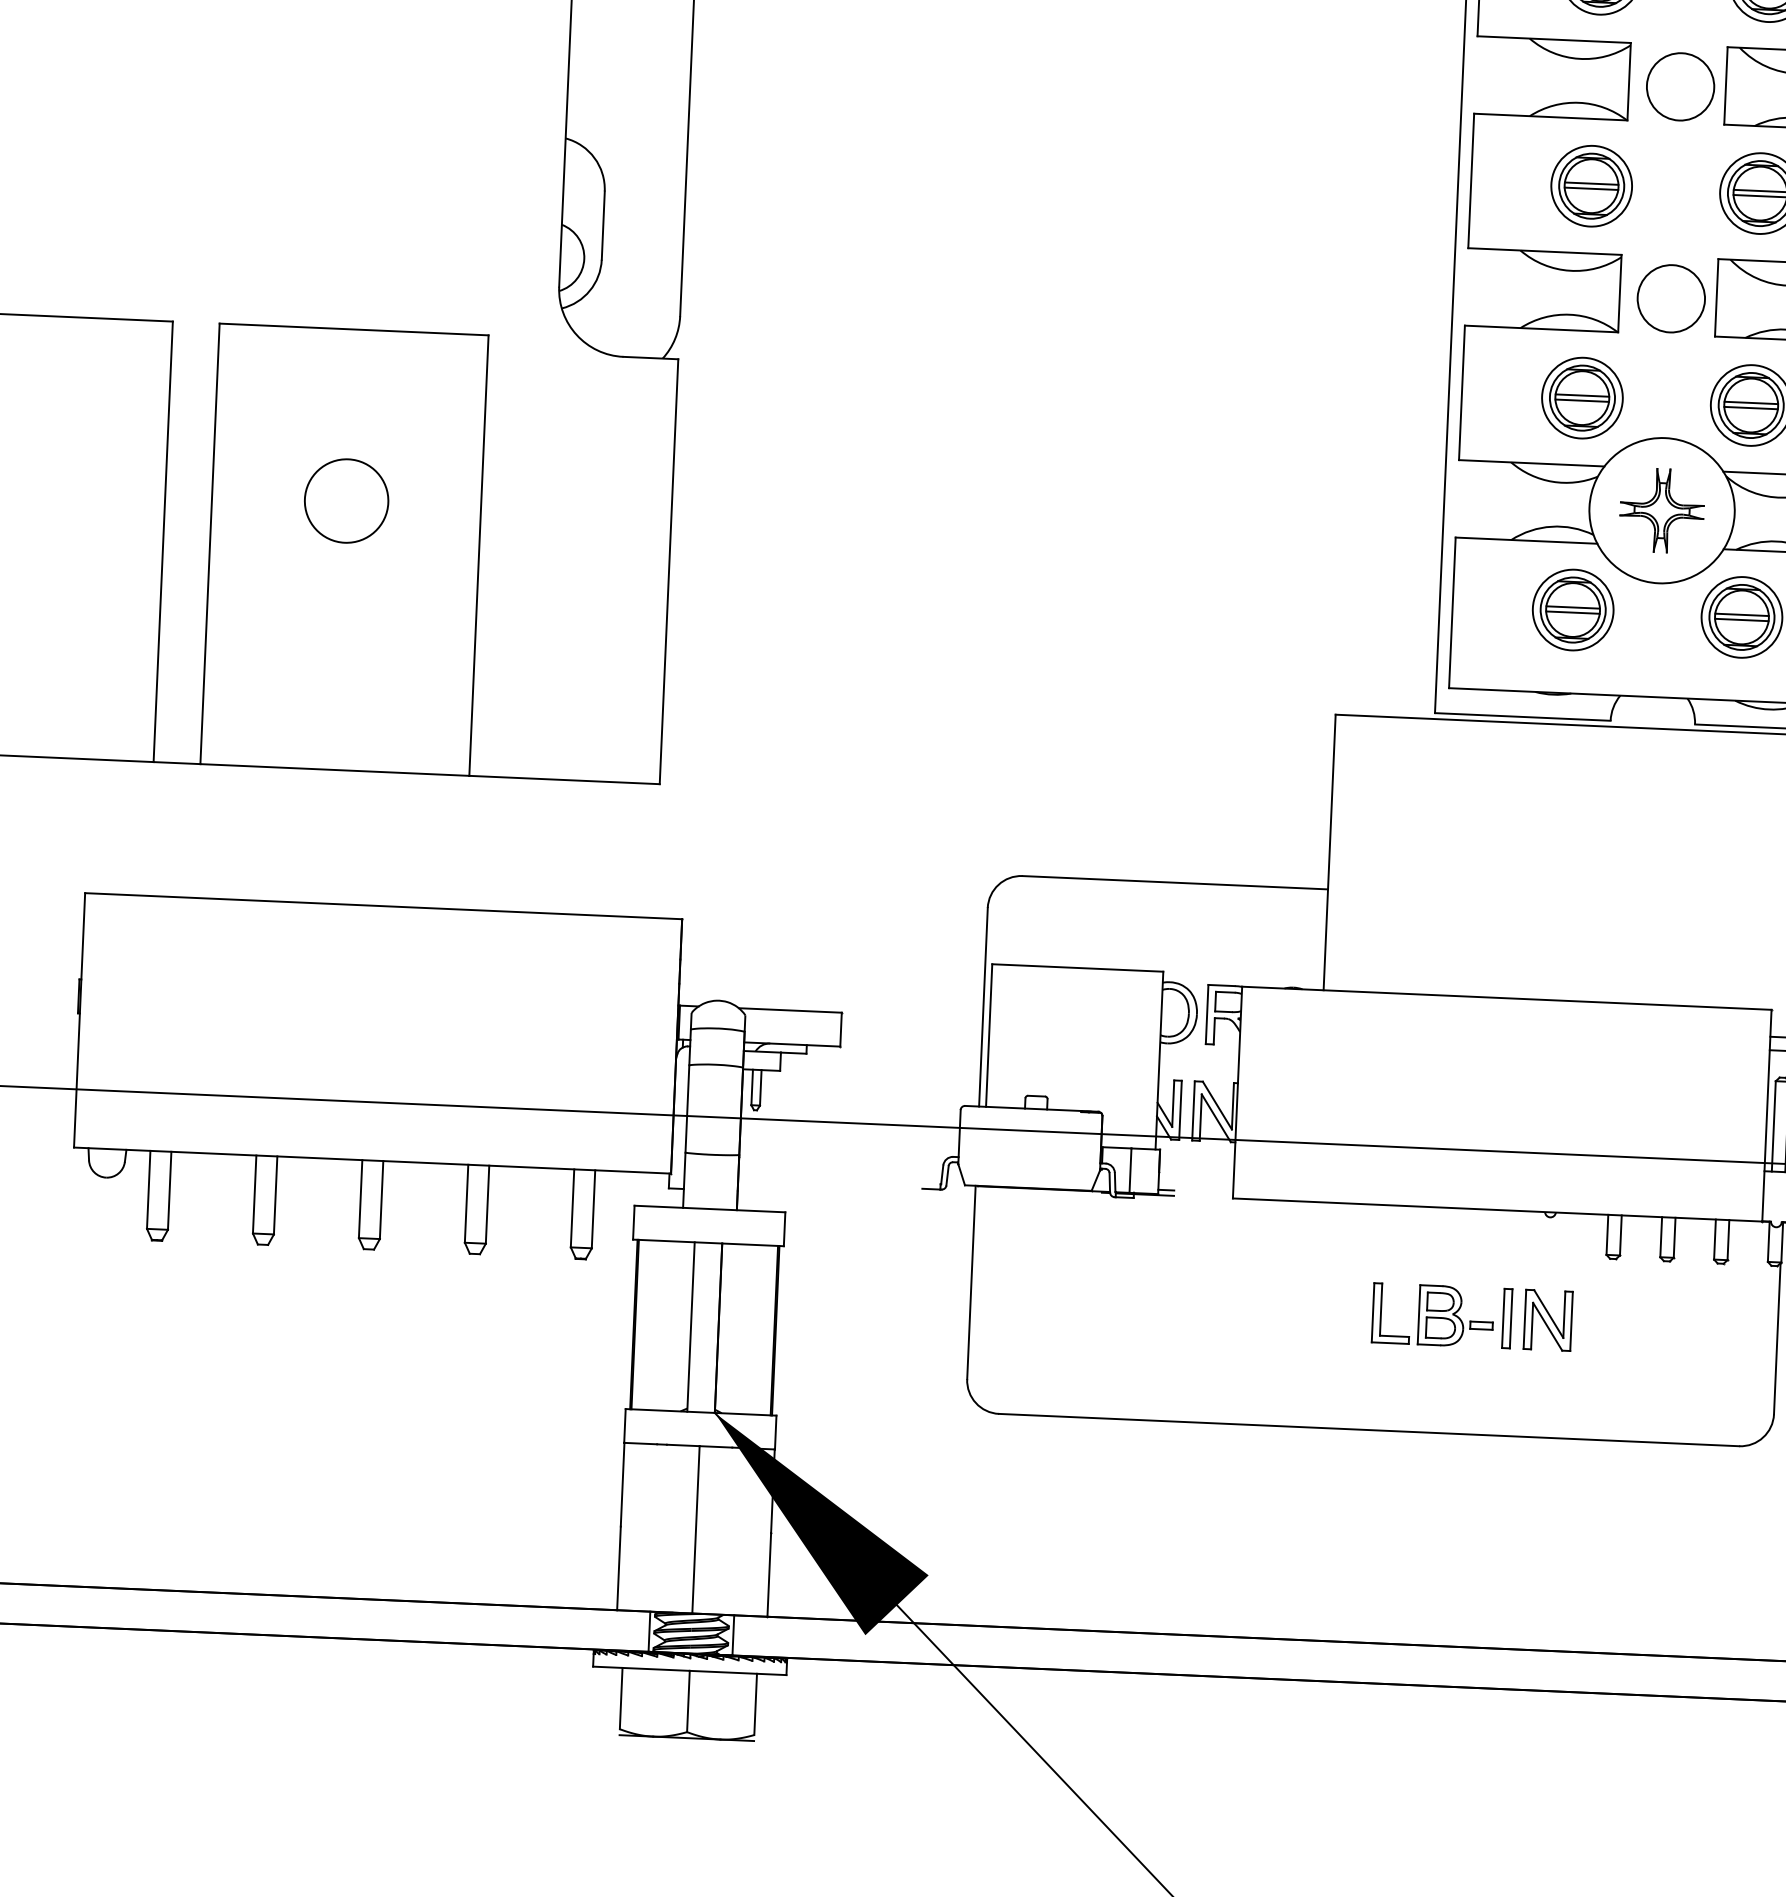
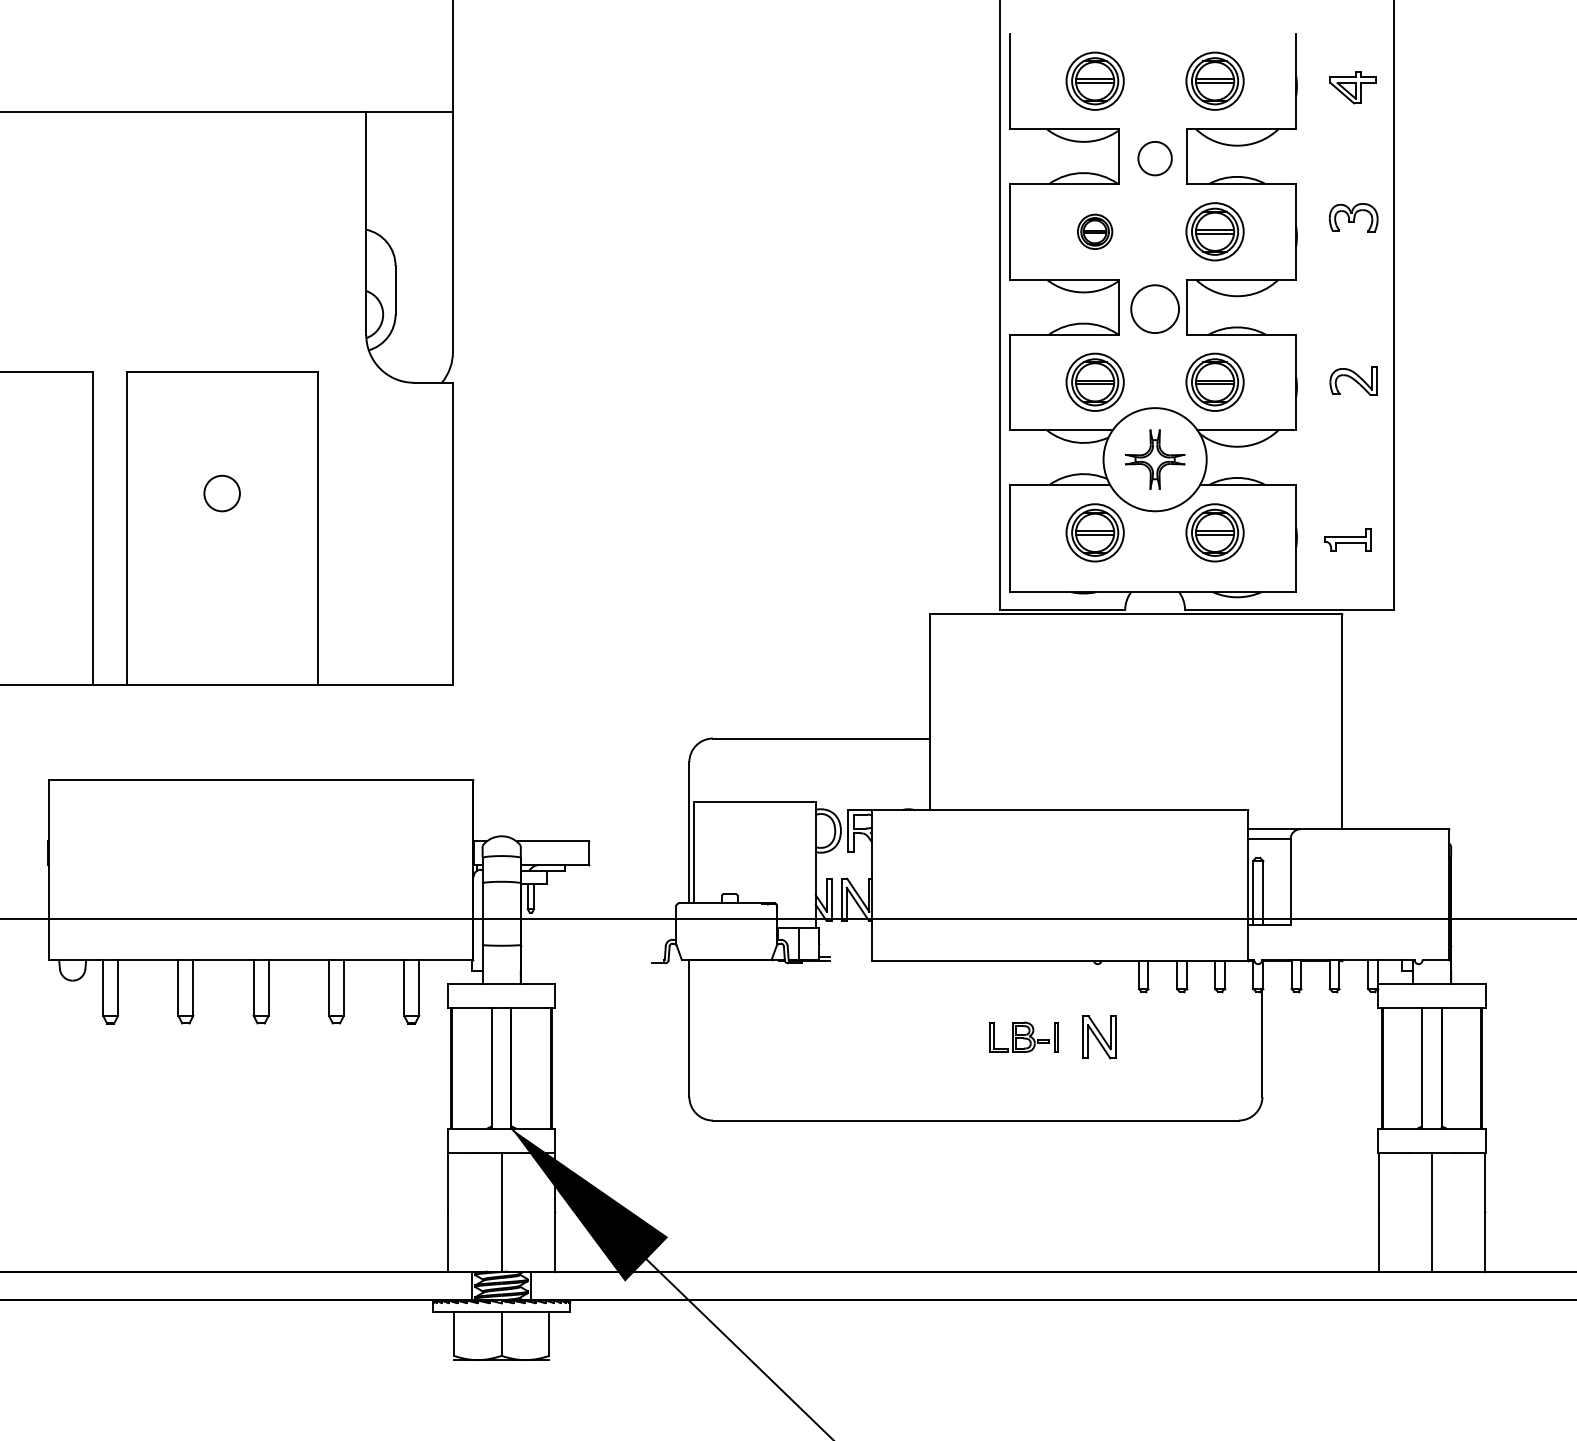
circle: (1681, 86) -> (1155, 158), size x0.7
part: (1590, 185) -> (1094, 231), size x0.6
circle: (345, 500) -> (221, 493), size x0.6
part: (1441, 1316) -> (1023, 1037), size x0.7

